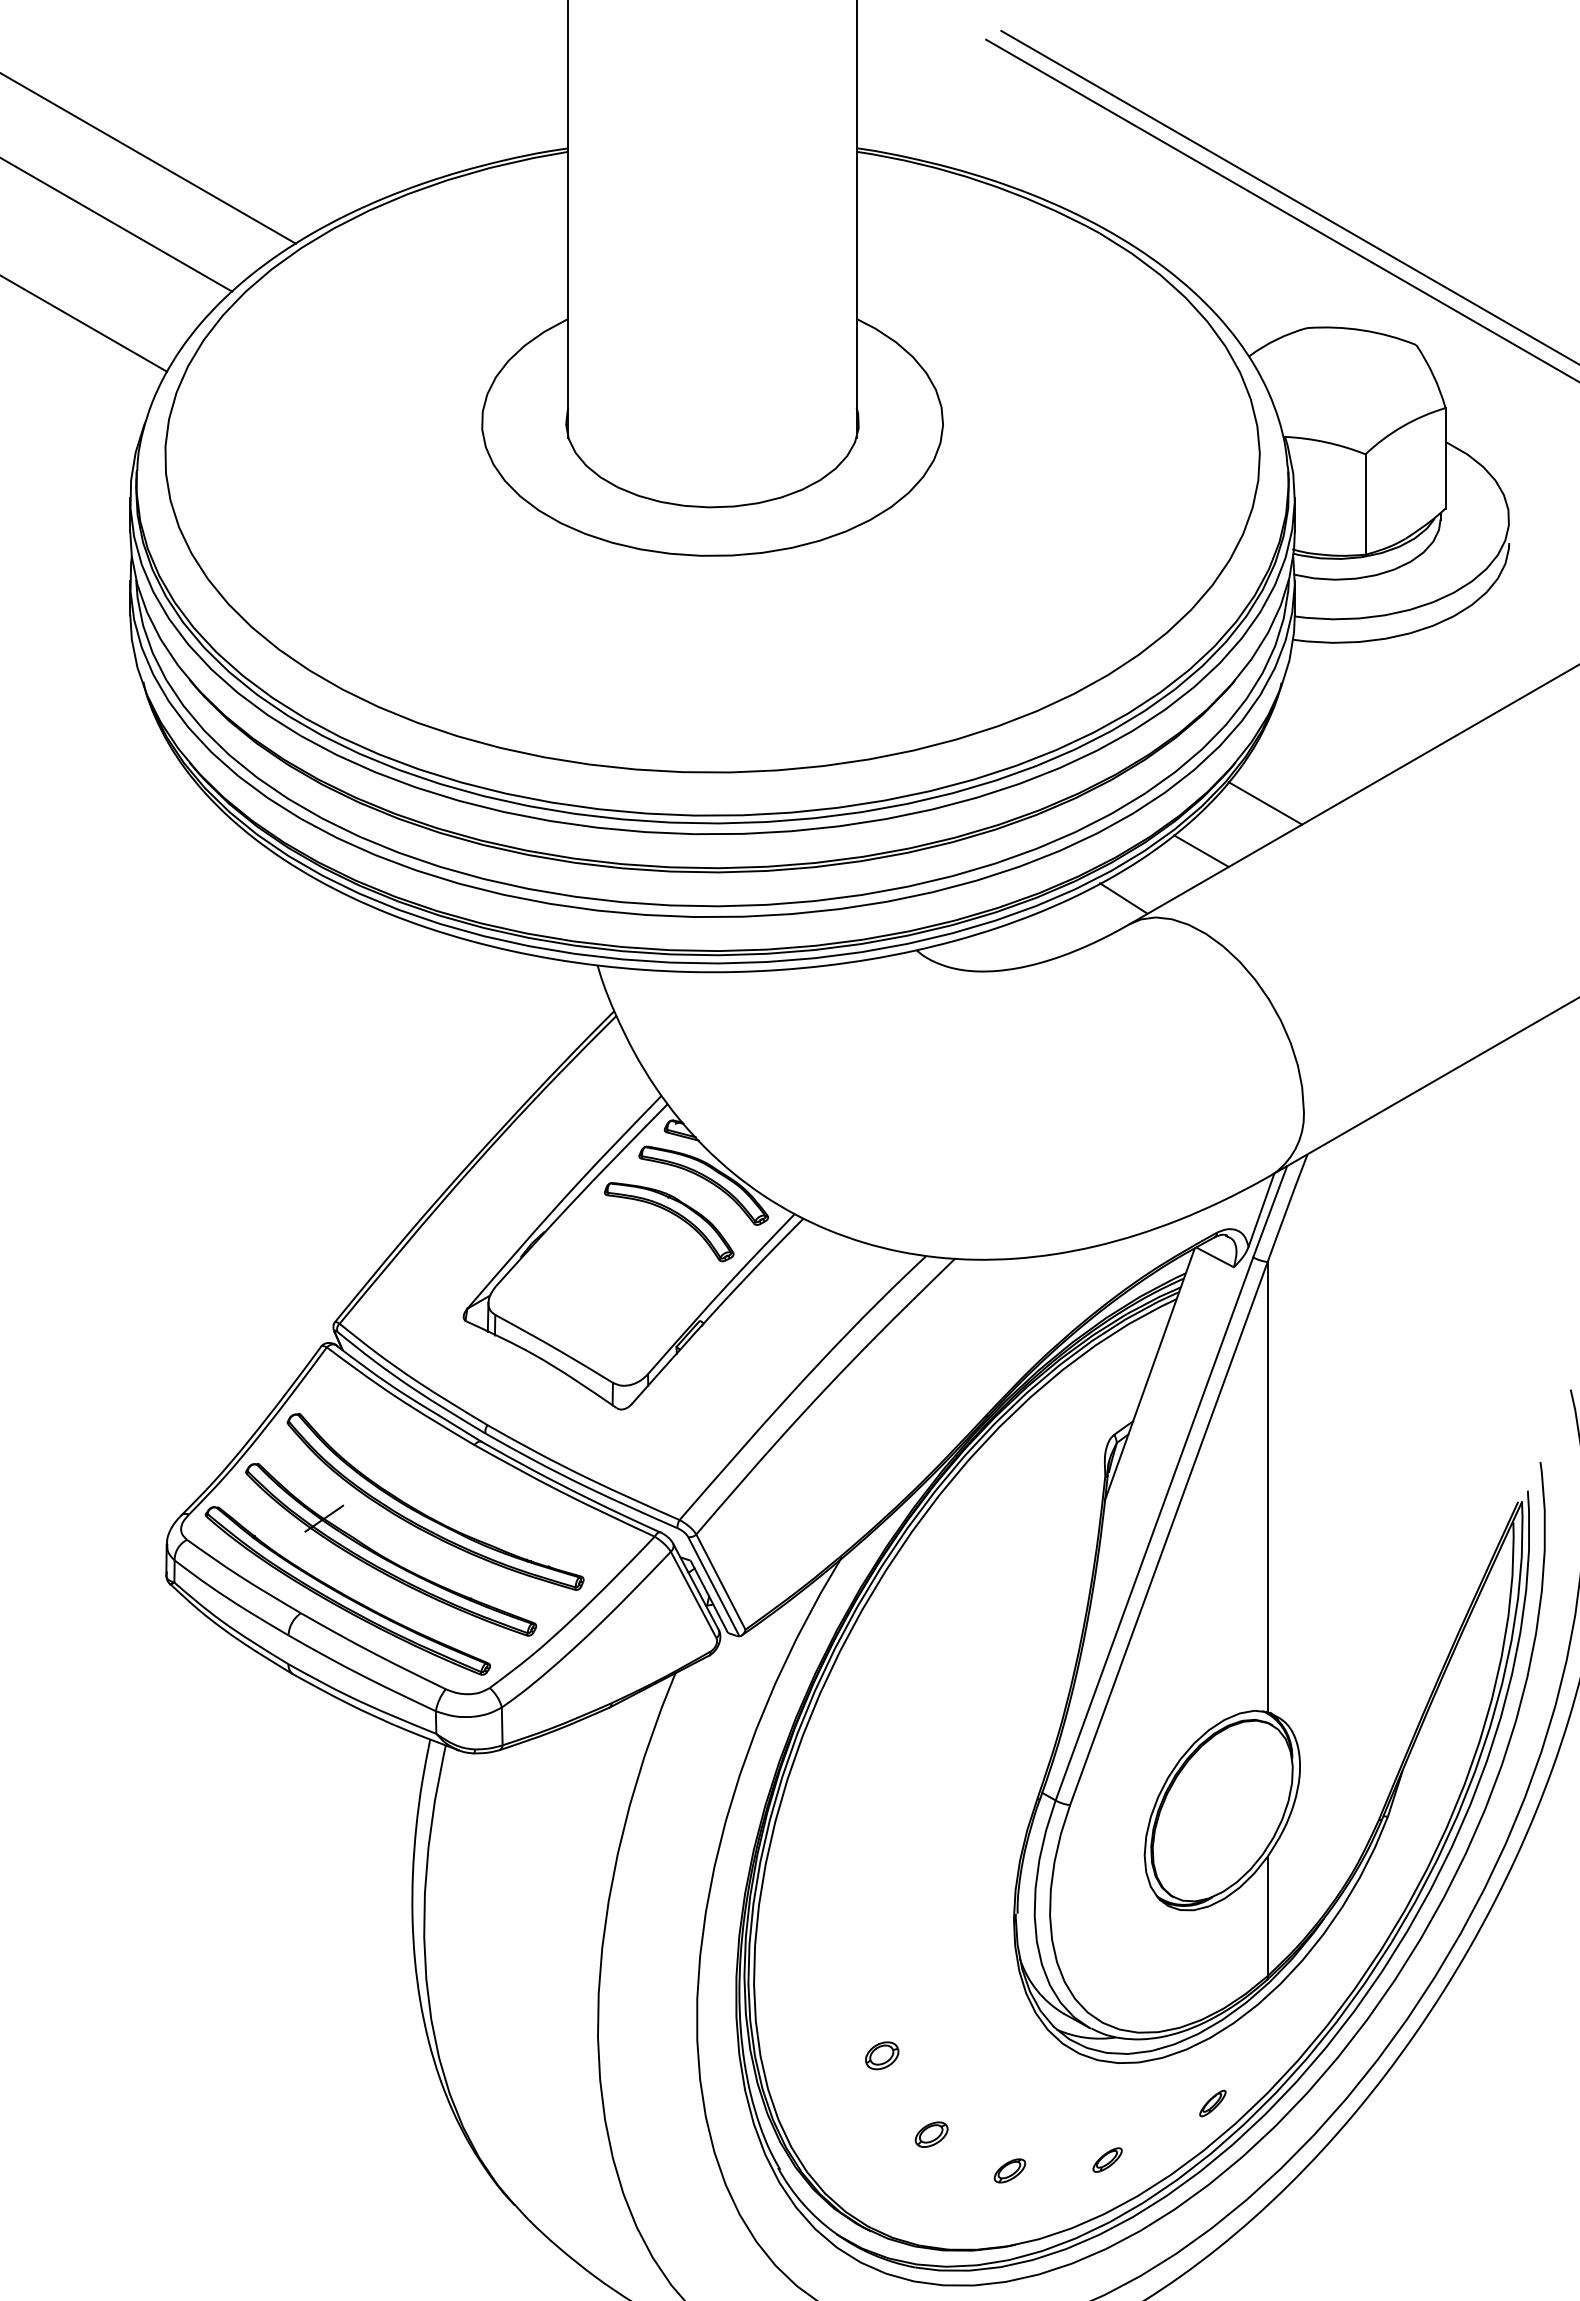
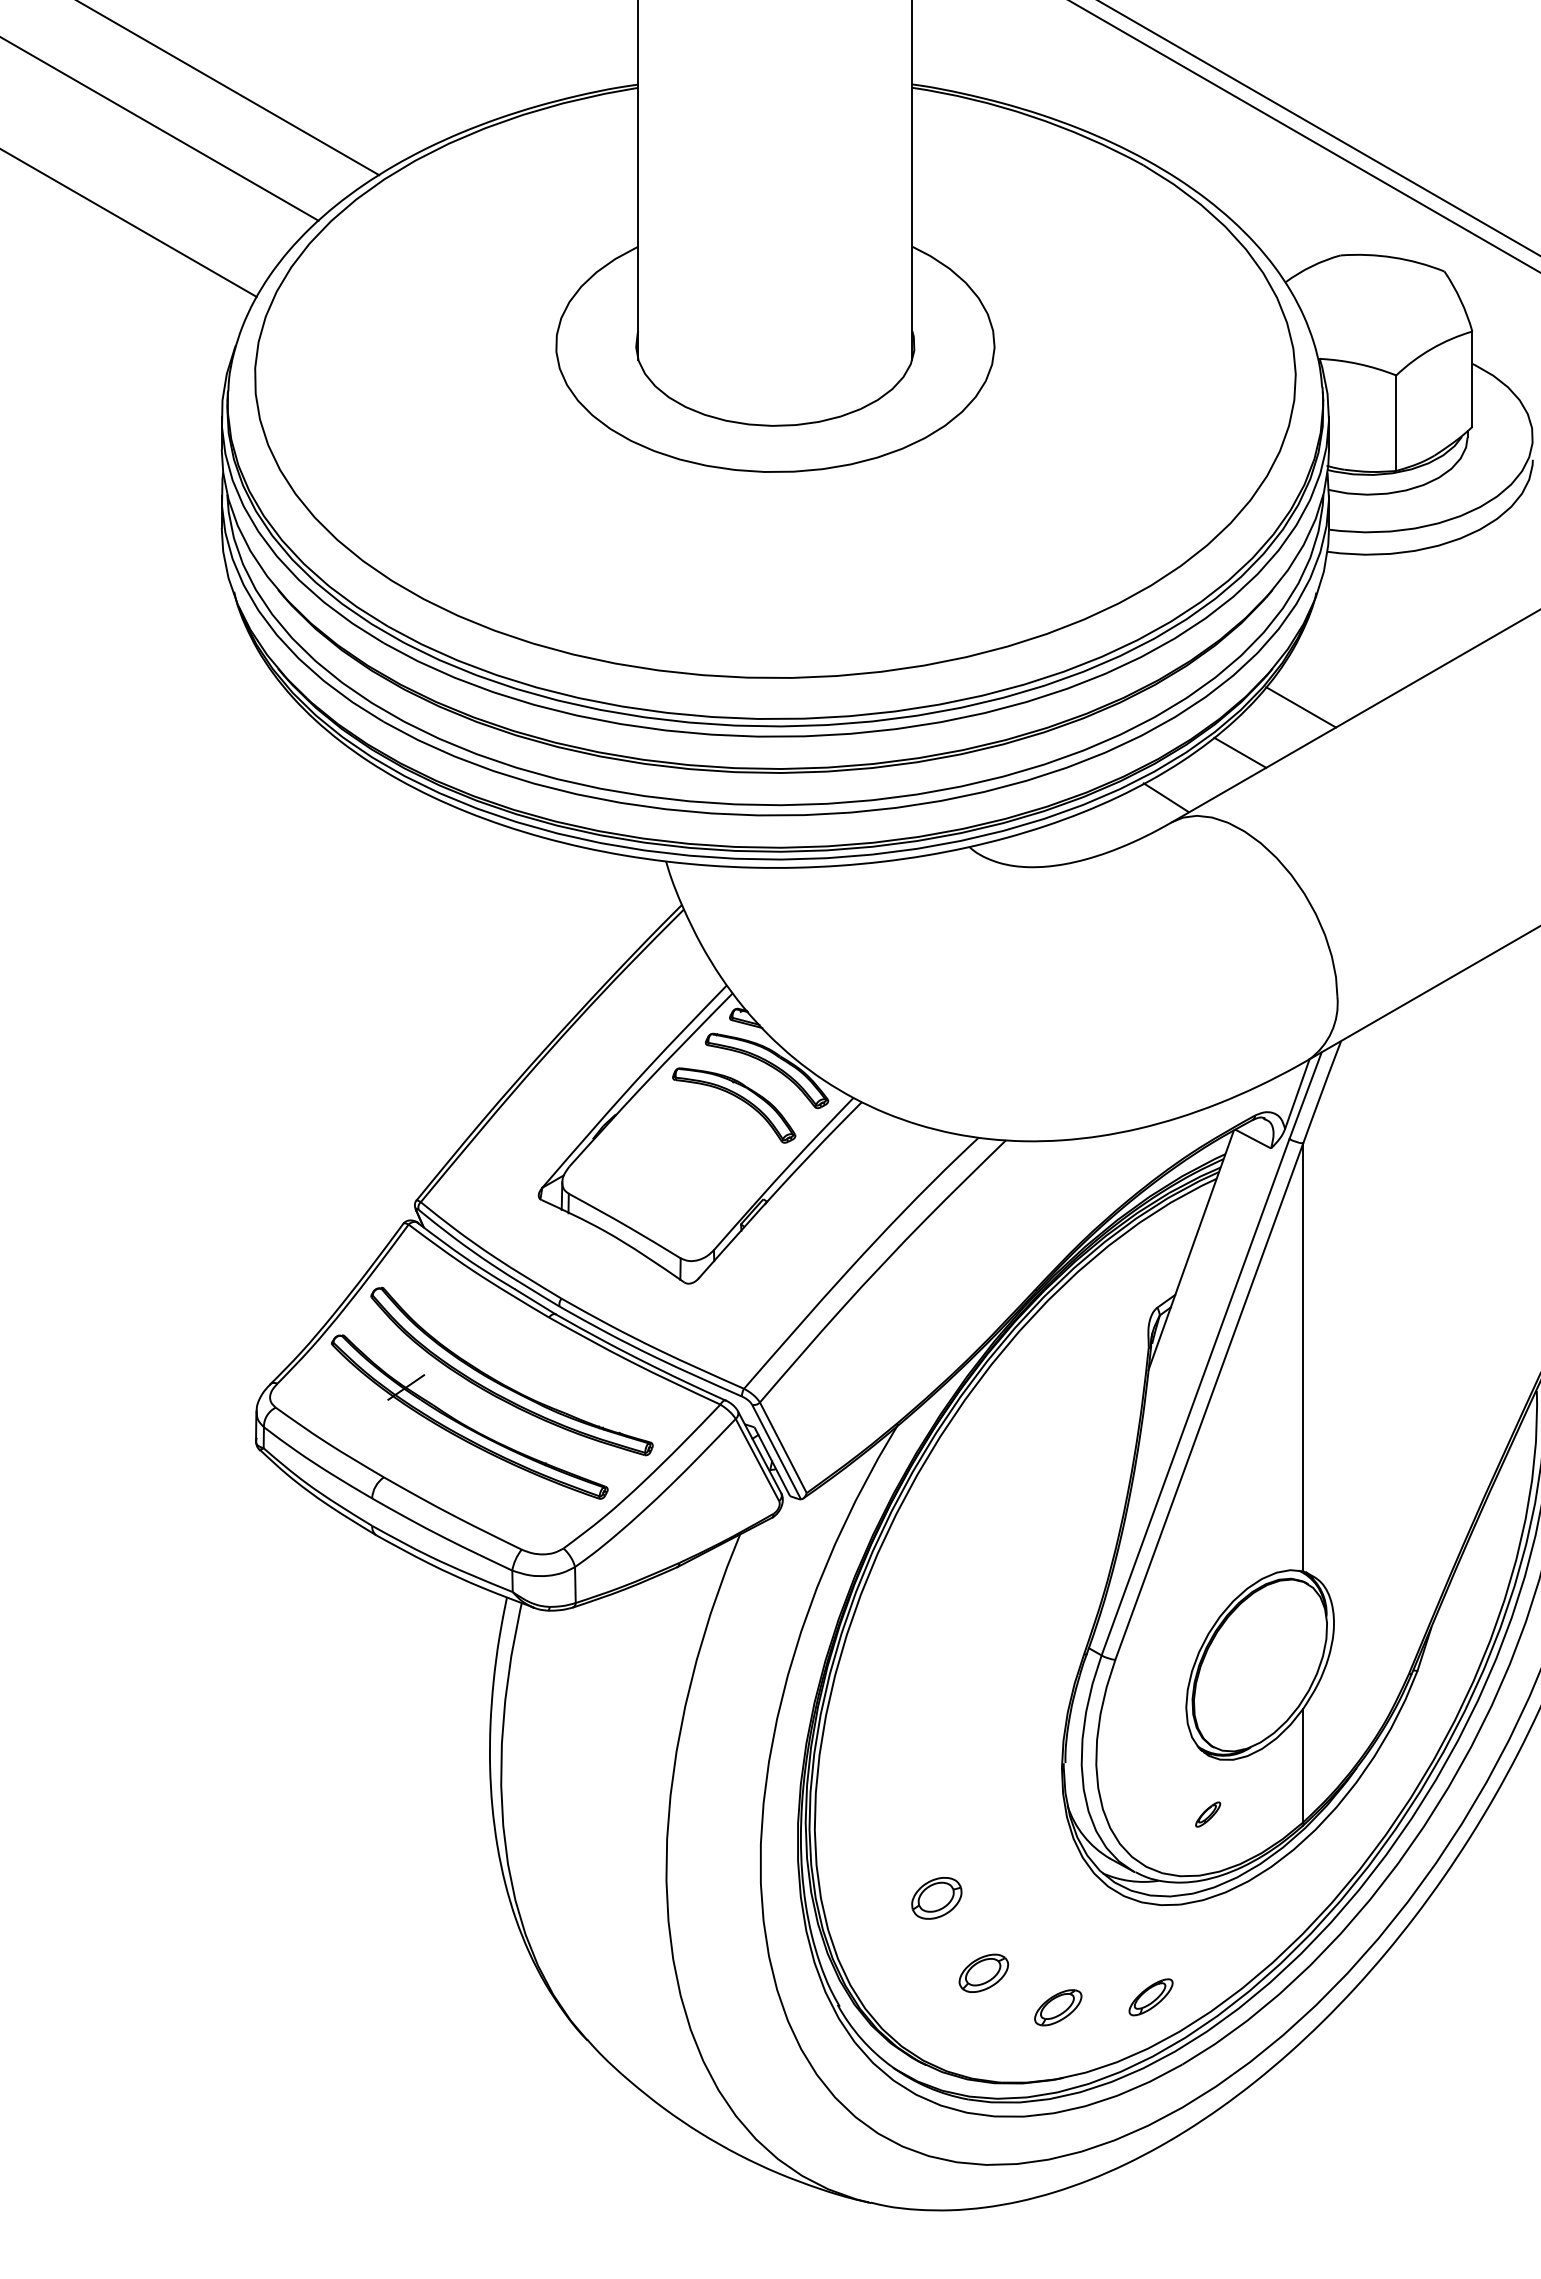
part: (347, 1590) -> (428, 1455), removed
part: (882, 2055) -> (936, 1897), size x1.6
part: (1213, 2103) -> (1208, 1814), moved
part: (931, 2133) -> (983, 1972), size x1.6
part: (1107, 2160) -> (1150, 1997), size x1.6
part: (1009, 2170) -> (1057, 2007), size x1.6

